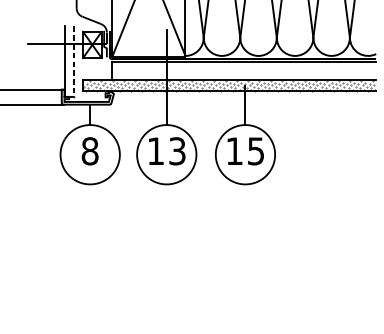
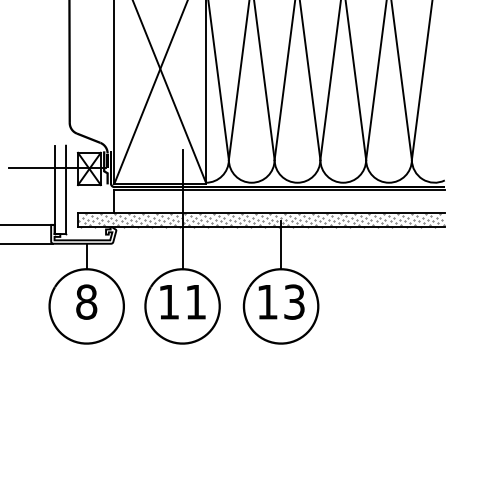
line: (74, 62) -> (66, 190), dashed -> solid
text: (177, 150) -> (195, 301), 13 -> 11
text: (256, 150) -> (294, 301), 15 -> 13

